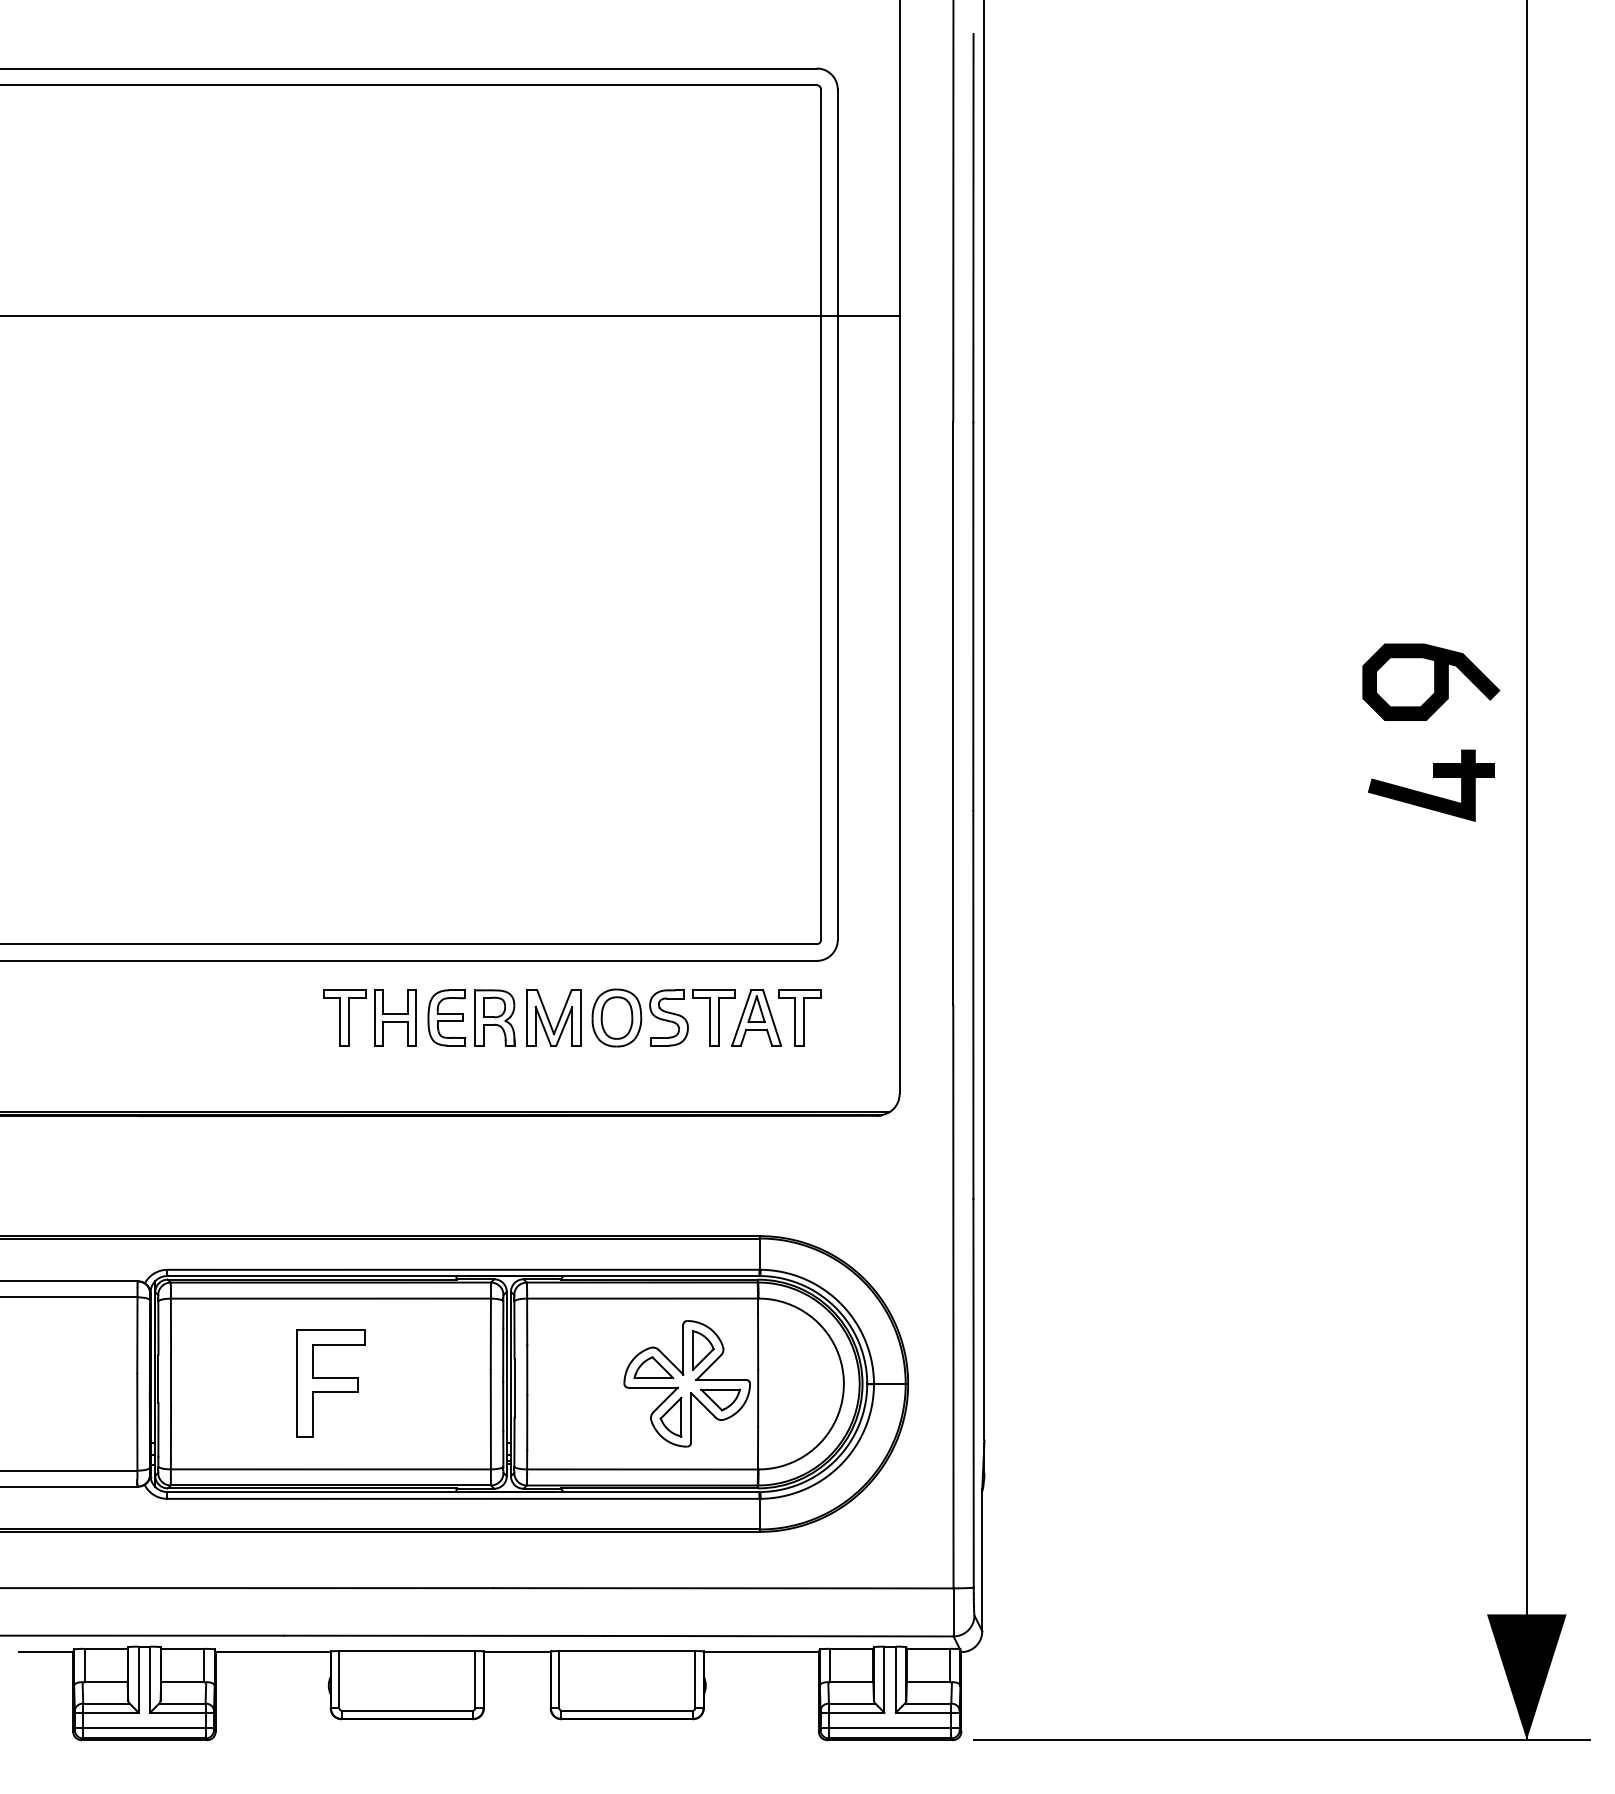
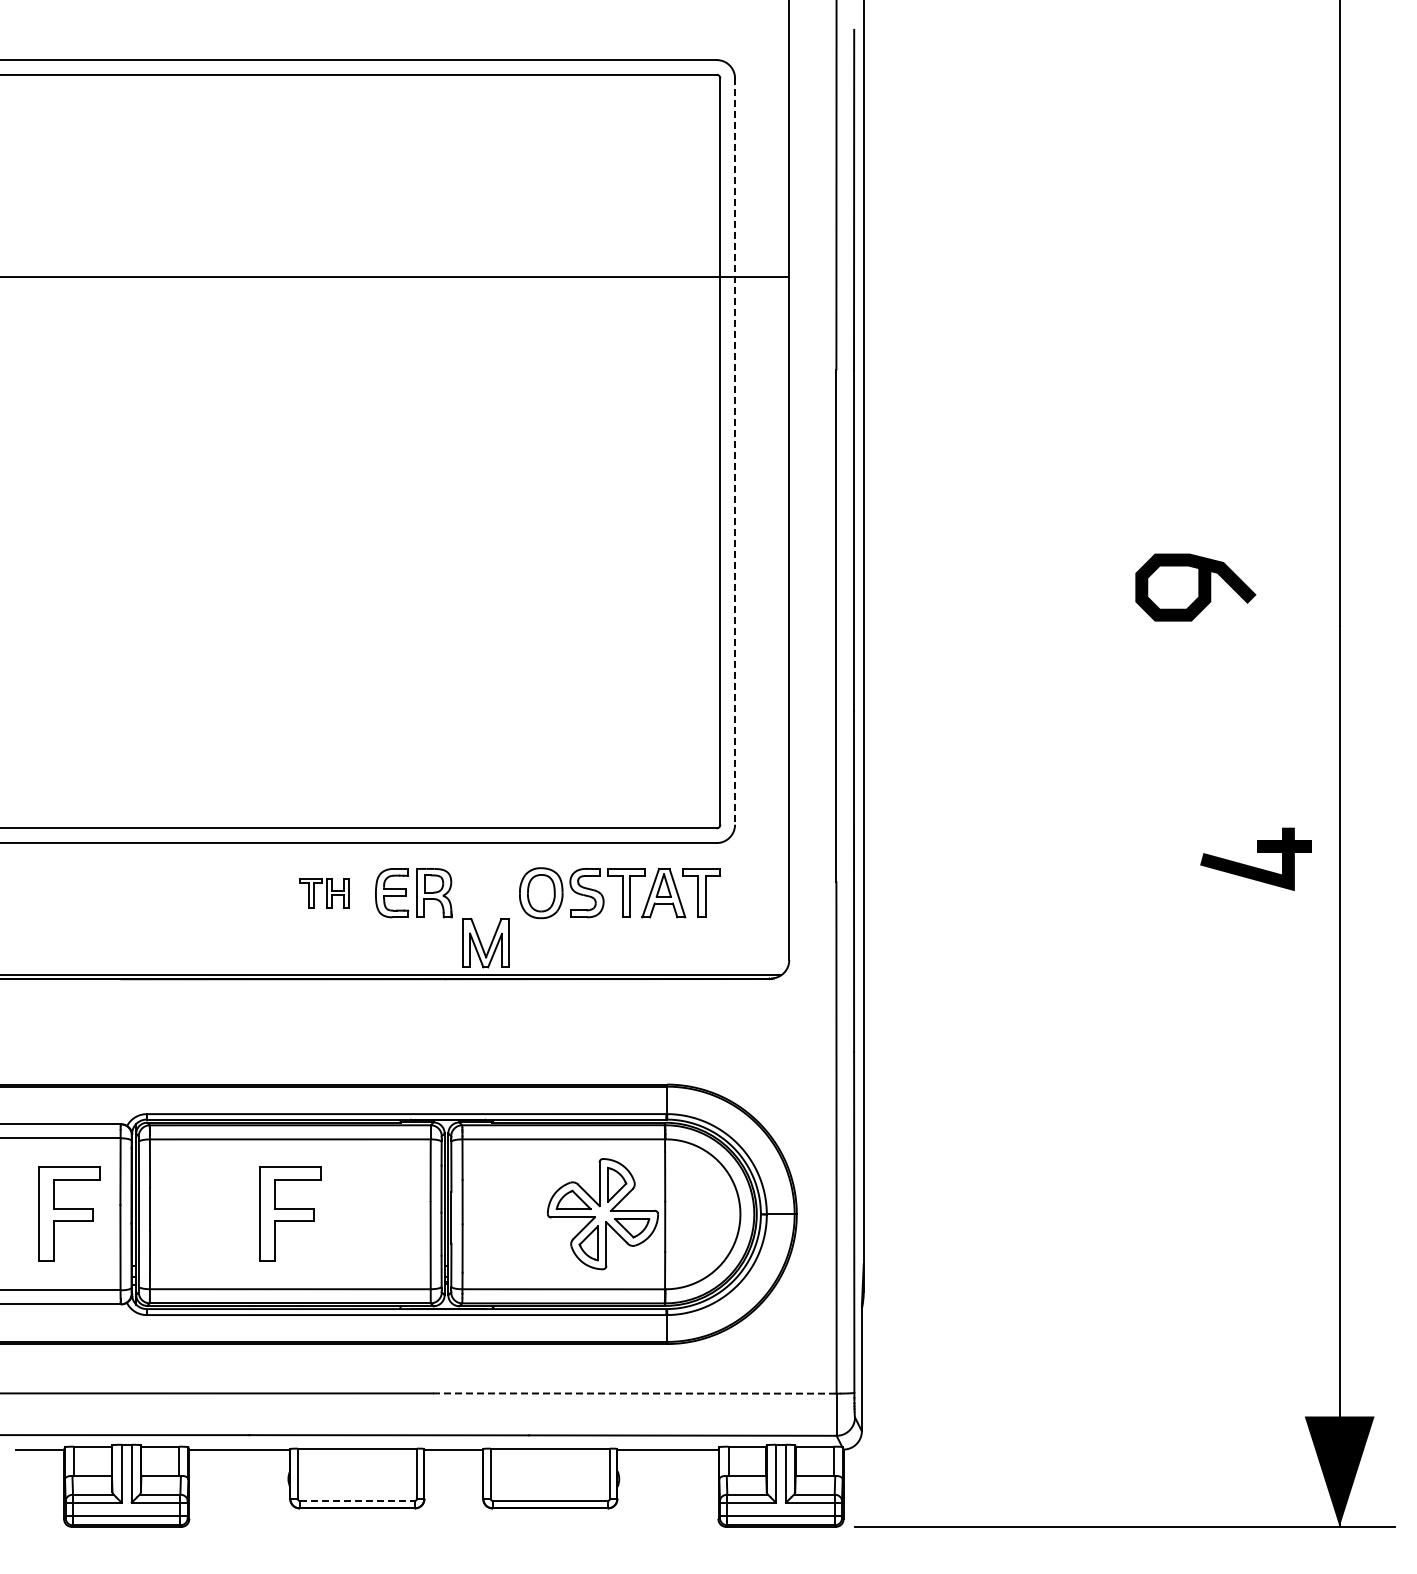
line: (838, 515) -> (735, 452), solid -> dashed
curve: (1434, 682) -> (1198, 587), moved
part: (1433, 777) -> (1257, 852), moved
part: (369, 1017) -> (324, 892), size x0.6
part: (553, 1017) -> (485, 942), moved
part: (79, 1383) -> (69, 1213), added
line: (723, 1588) -> (634, 1393), solid -> dashed
line: (407, 1710) -> (357, 1500), solid -> dashed

